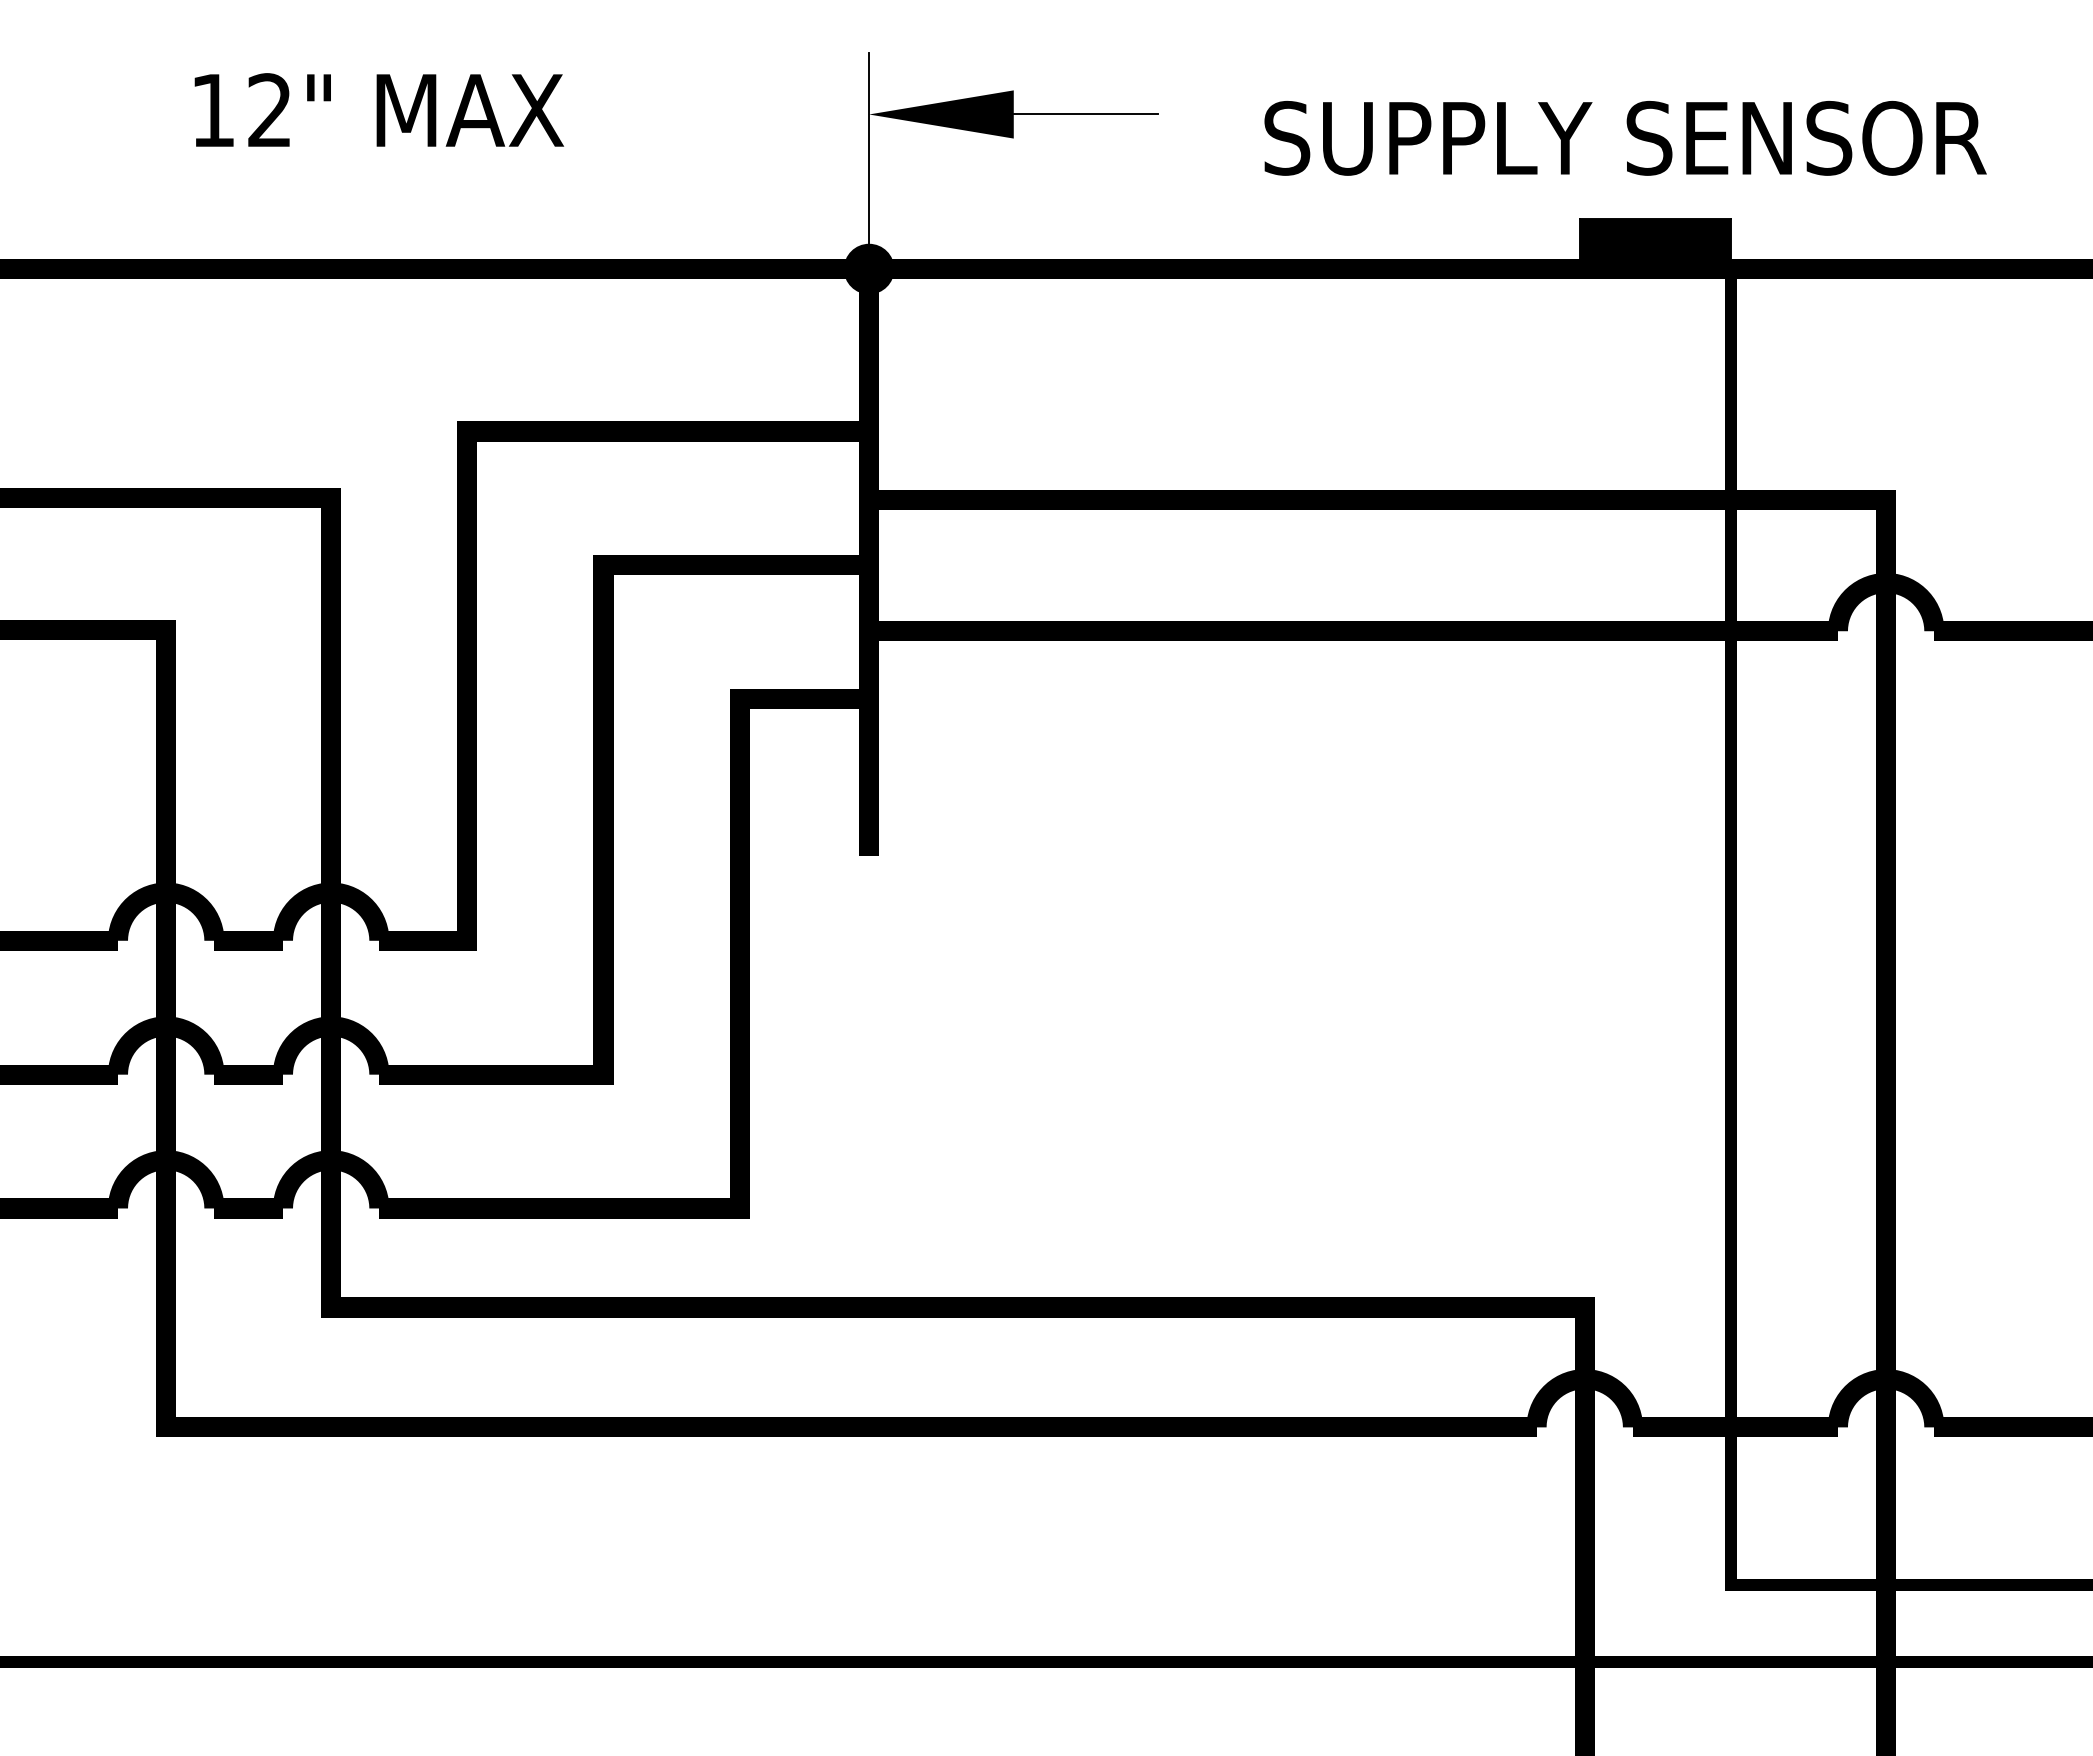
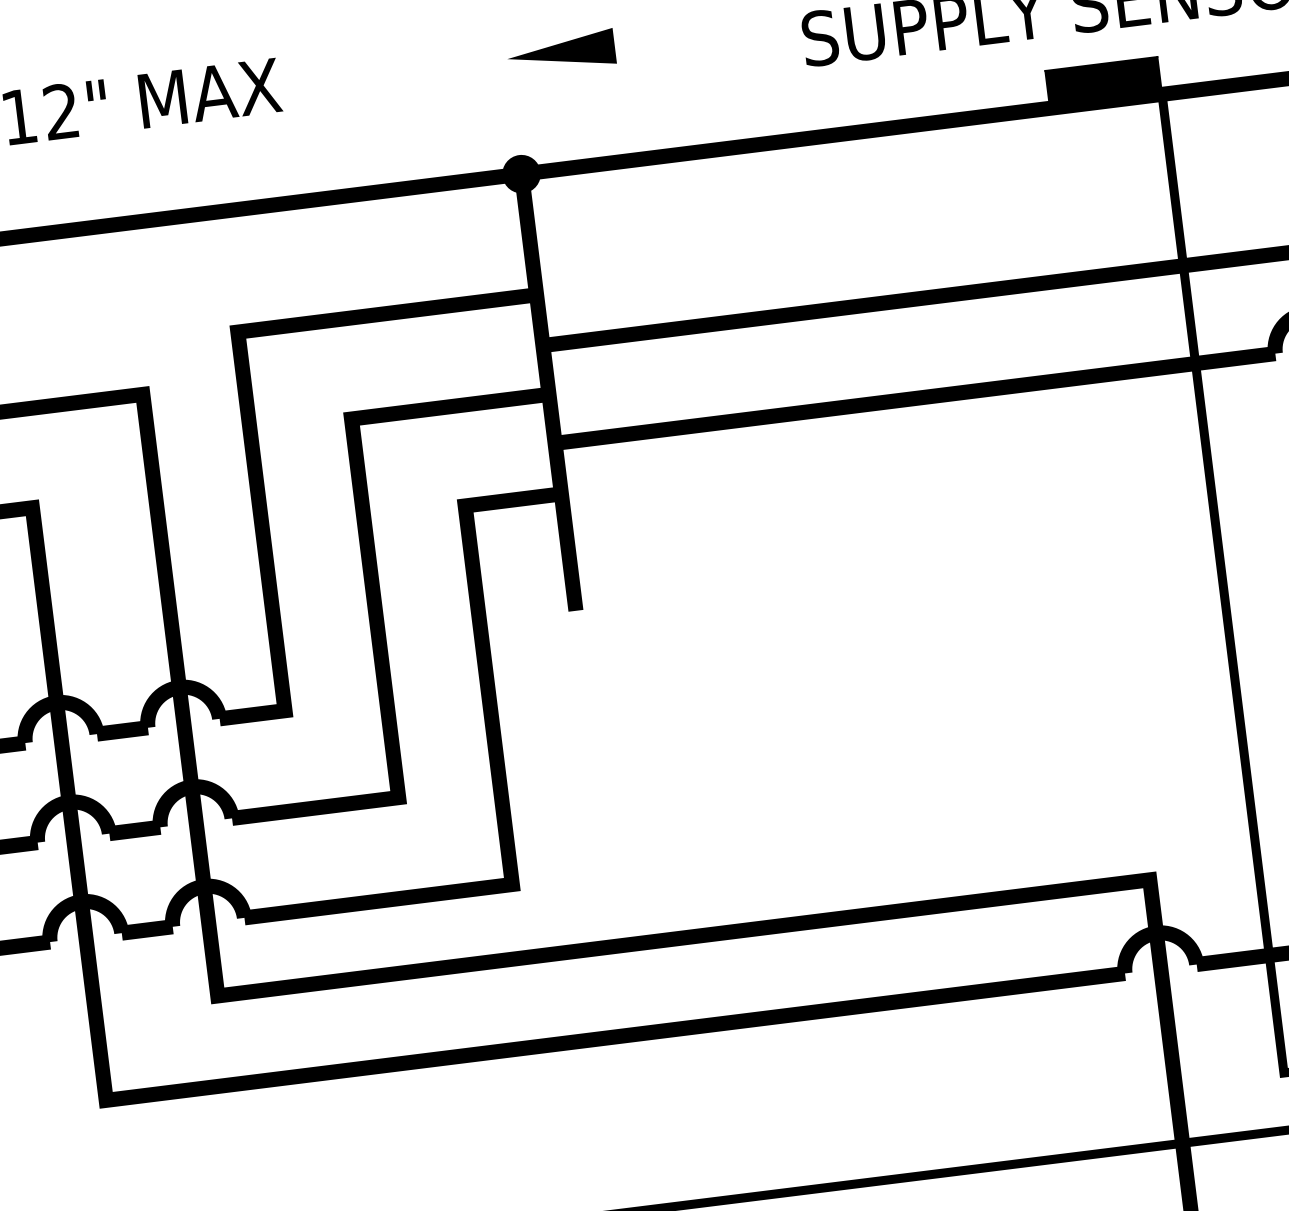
line: (1085, 114) -> (668, 39), removed
line: (869, 155) -> (511, 89), removed

